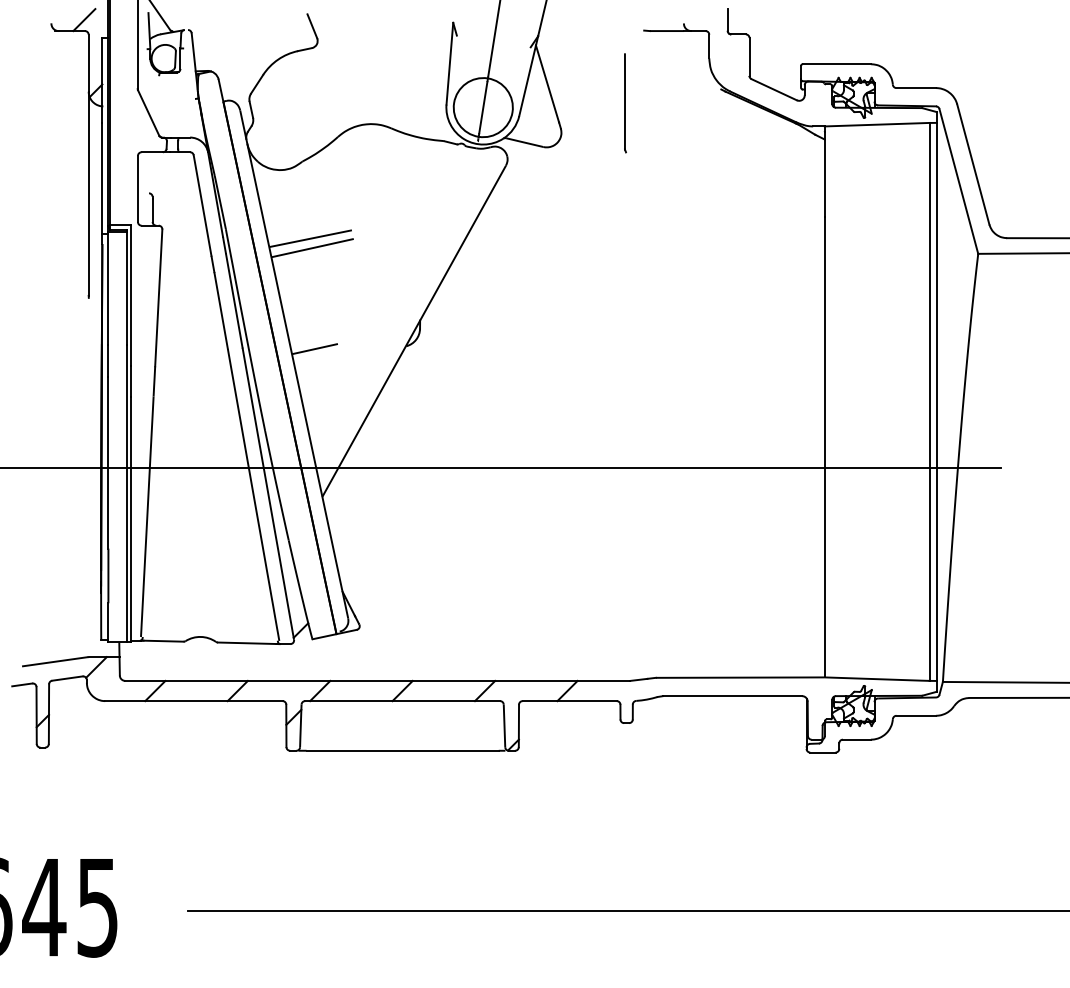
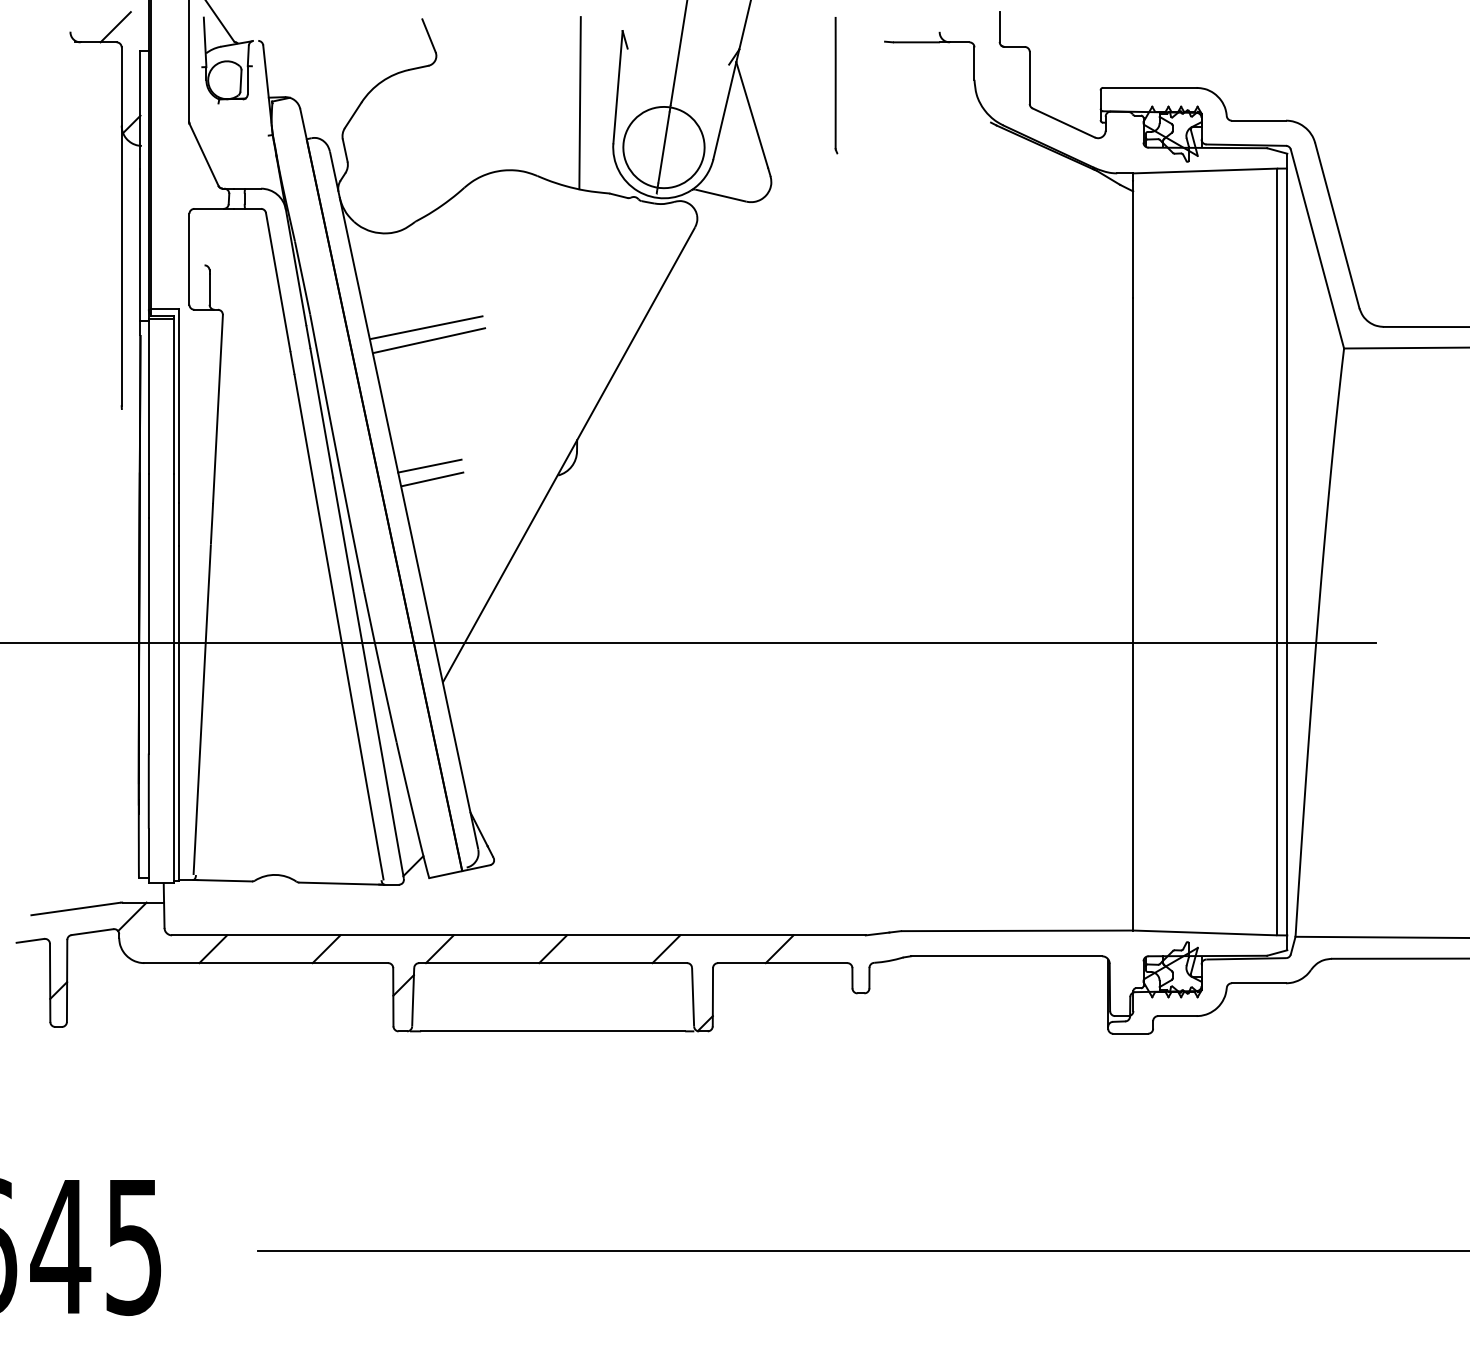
line: (421, 75) -> (579, 103), added
part: (625, 103) -> (836, 85), moved
line: (312, 338) -> (429, 465), added

